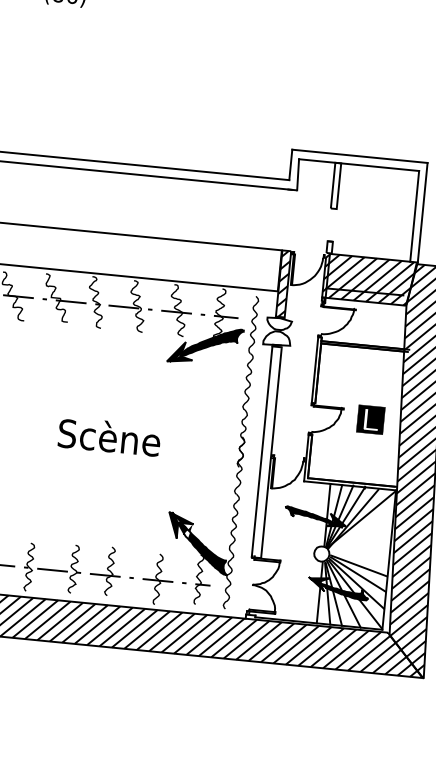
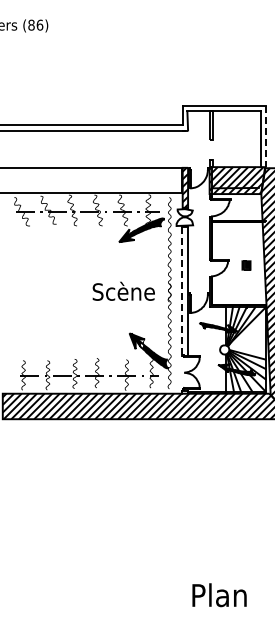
line: (422, 212) -> (265, 136), solid -> dashed
part: (370, 419) -> (246, 265), size x0.6
text: (109, 435) -> (123, 290), moved
line: (262, 452) -> (182, 291), solid -> dashed

